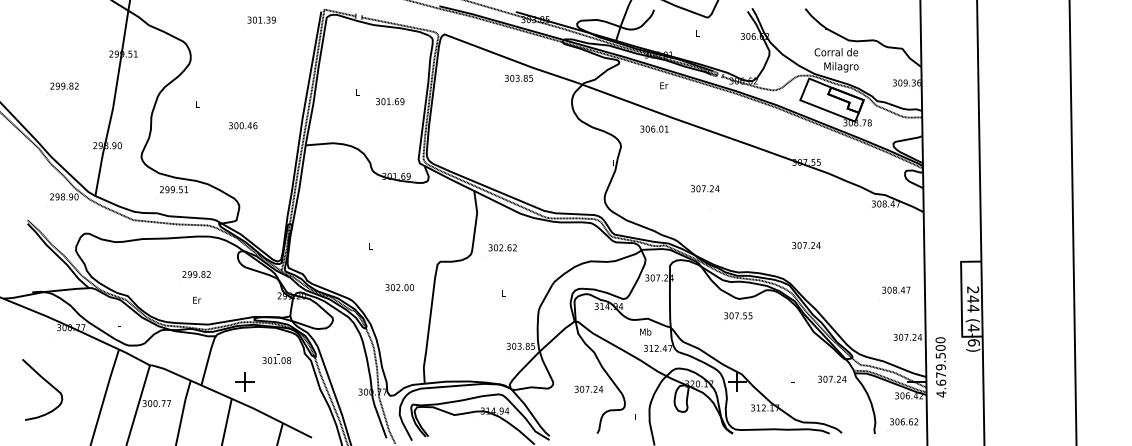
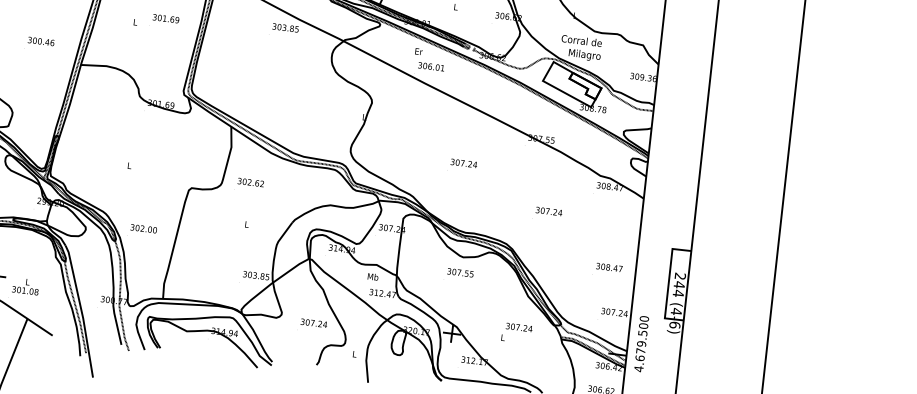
text: (390, 101) -> (166, 18), moved
text: (243, 125) -> (41, 41), moved
text: (654, 128) -> (431, 66), moved
text: (705, 188) -> (464, 163), moved
text: (806, 245) -> (549, 211), moved
text: (399, 287) -> (143, 228), moved
text: (276, 359) -> (25, 289), moved
text: (832, 378) -> (519, 326), moved

